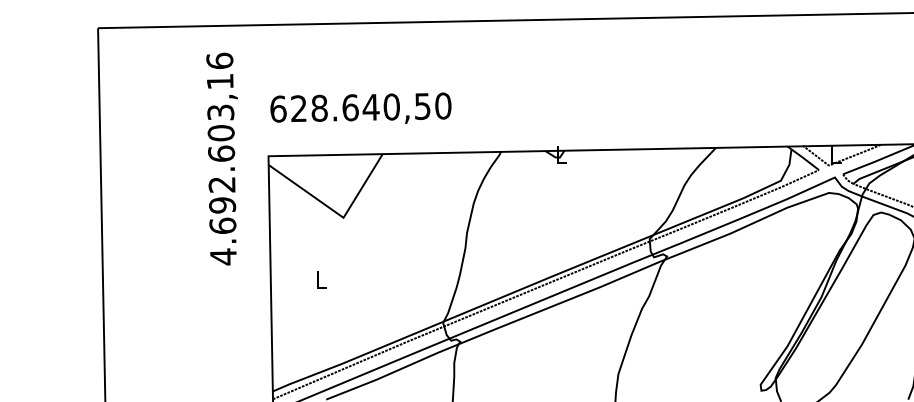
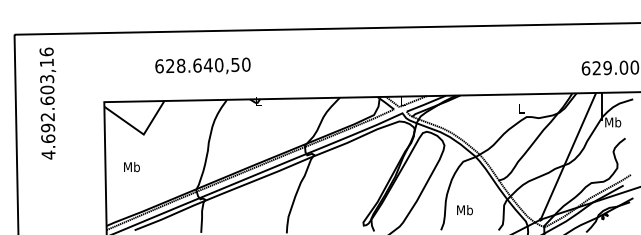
text: (360, 107) -> (202, 65), moved
text: (221, 158) -> (47, 103), moved
text: (320, 280) -> (131, 167), L -> Mb

